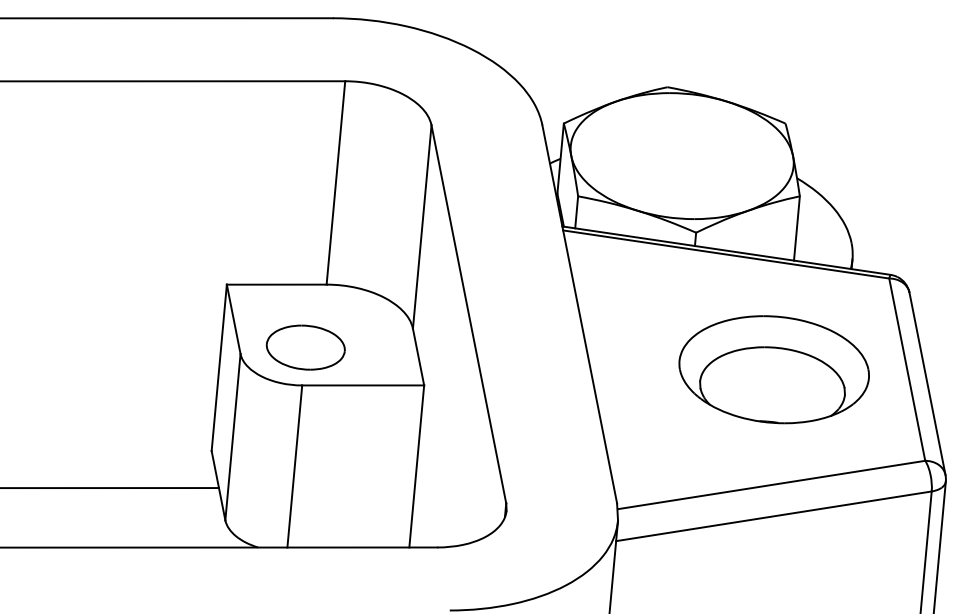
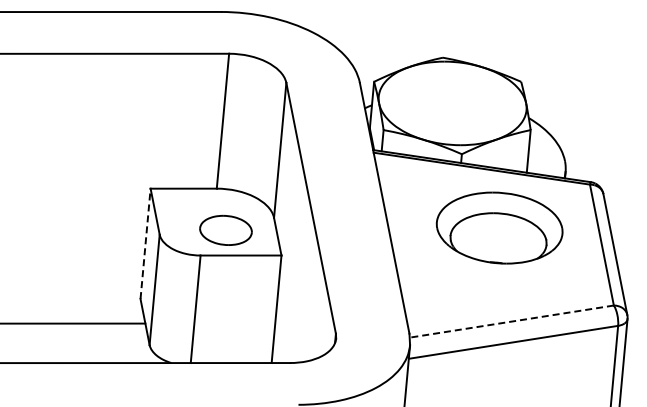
part: (305, 347) -> (225, 230), moved
line: (219, 367) -> (145, 243), solid -> dashed
part: (773, 368) -> (499, 227), moved
line: (770, 484) -> (511, 321), solid -> dashed

